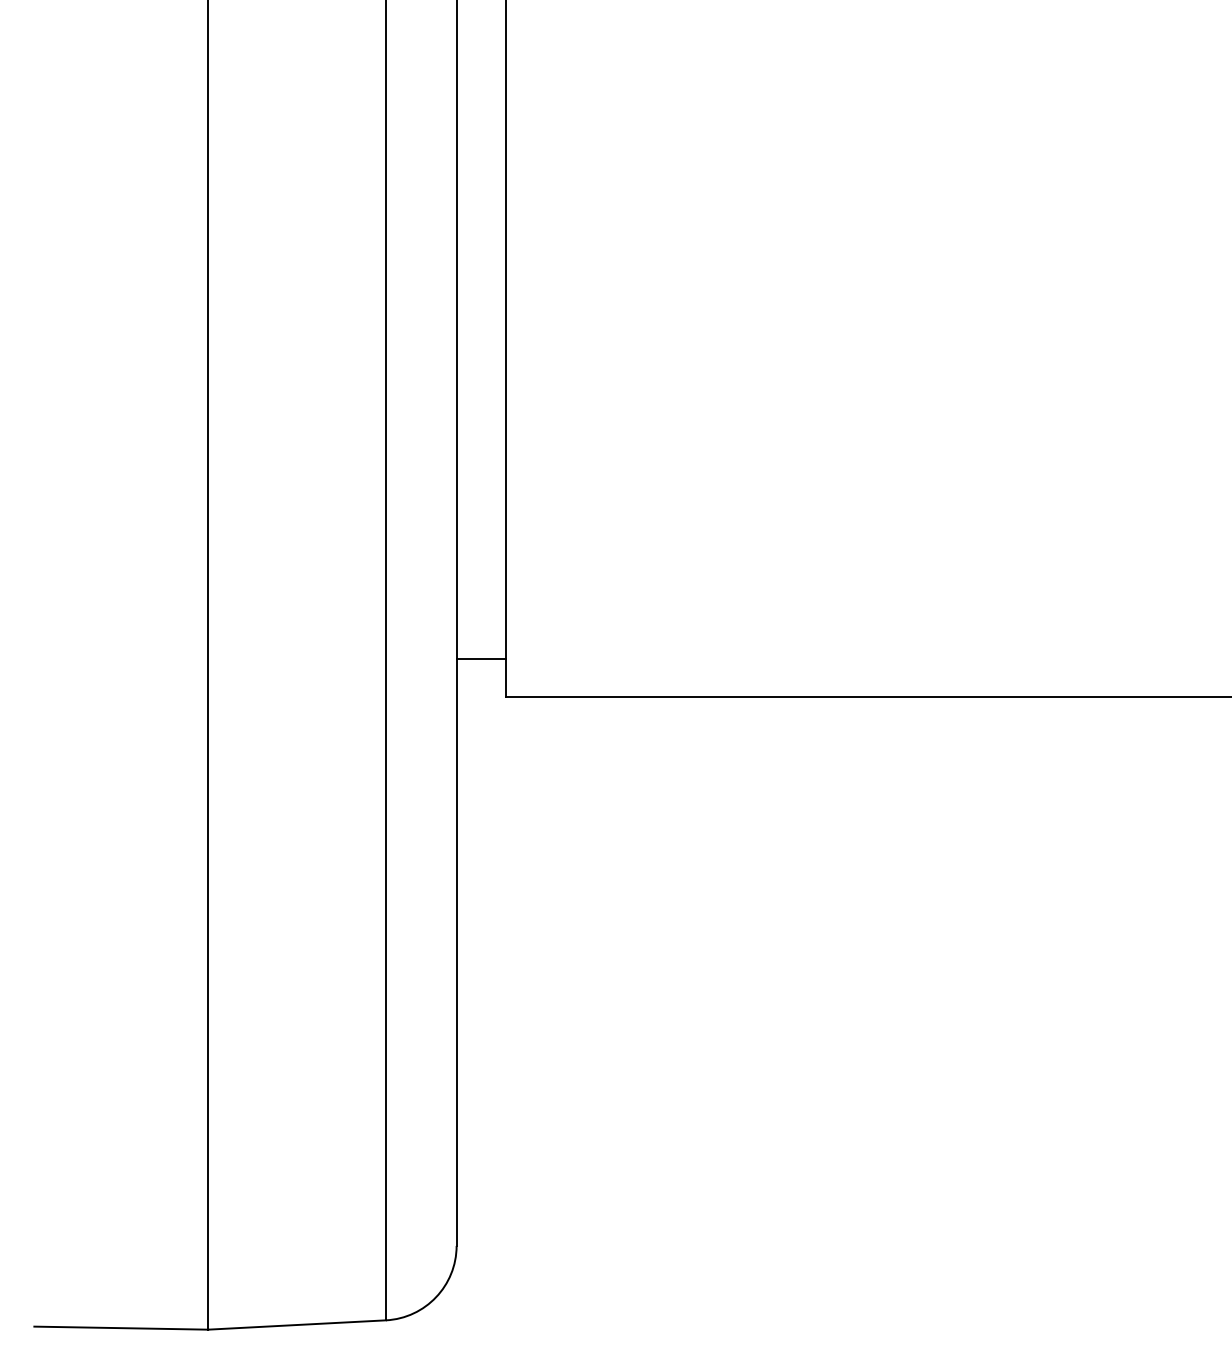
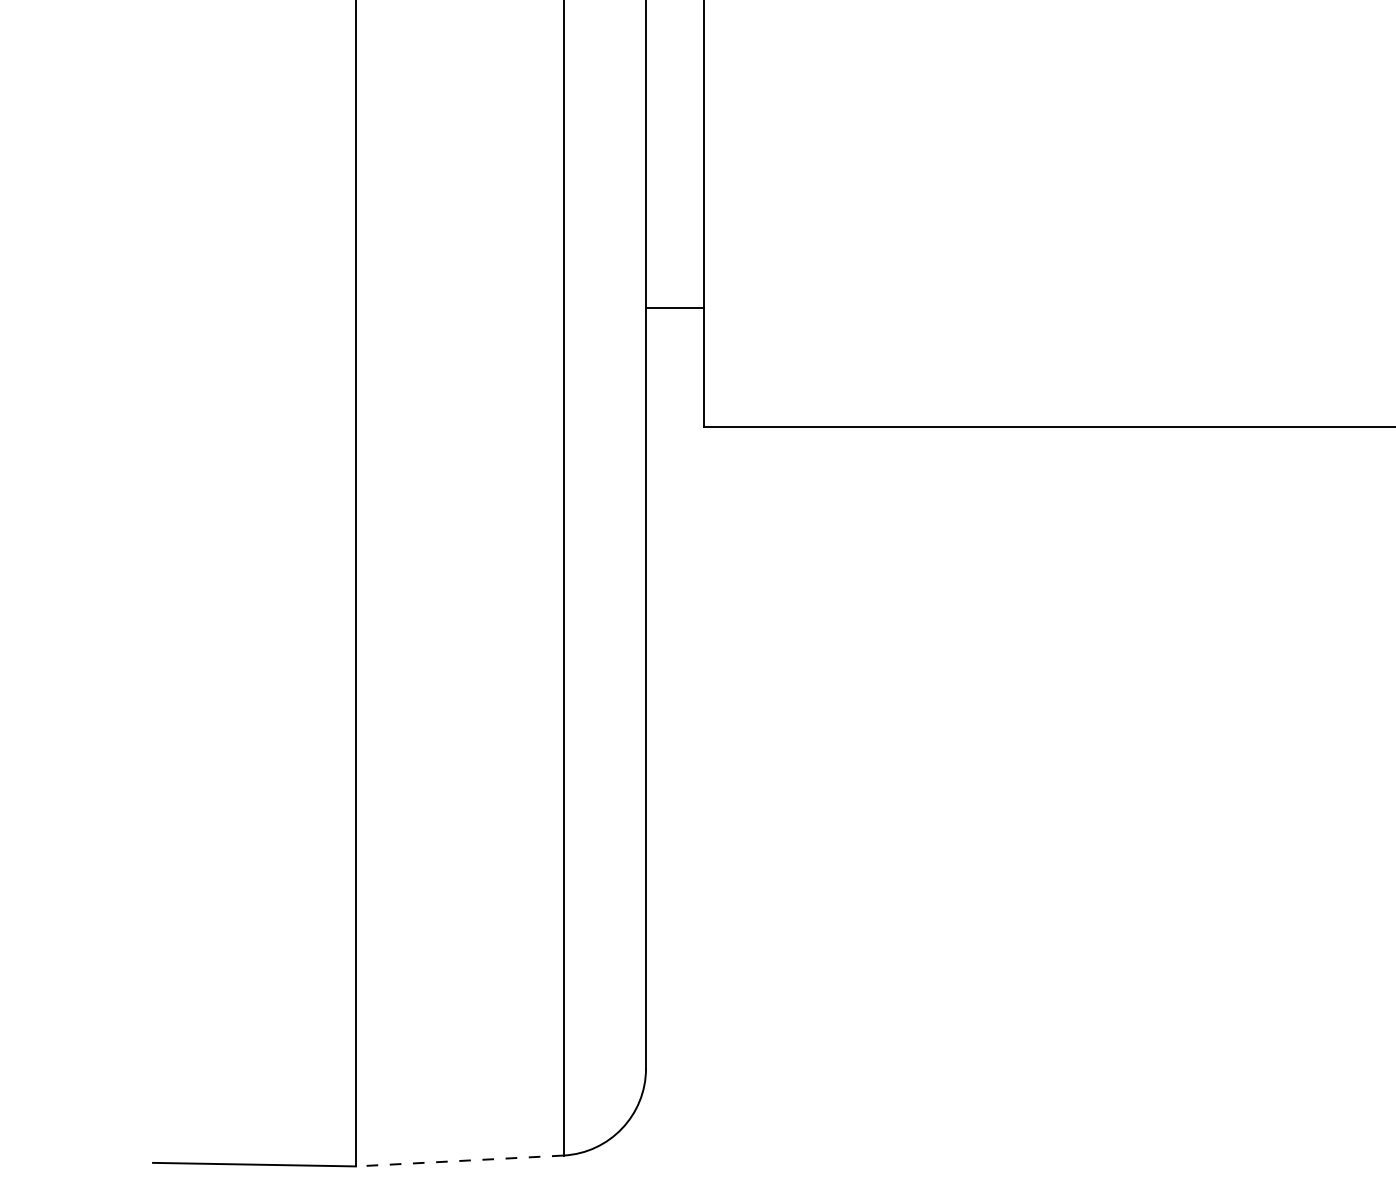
line: (481, 659) -> (675, 308), moved
line: (296, 1325) -> (459, 1161), solid -> dashed

